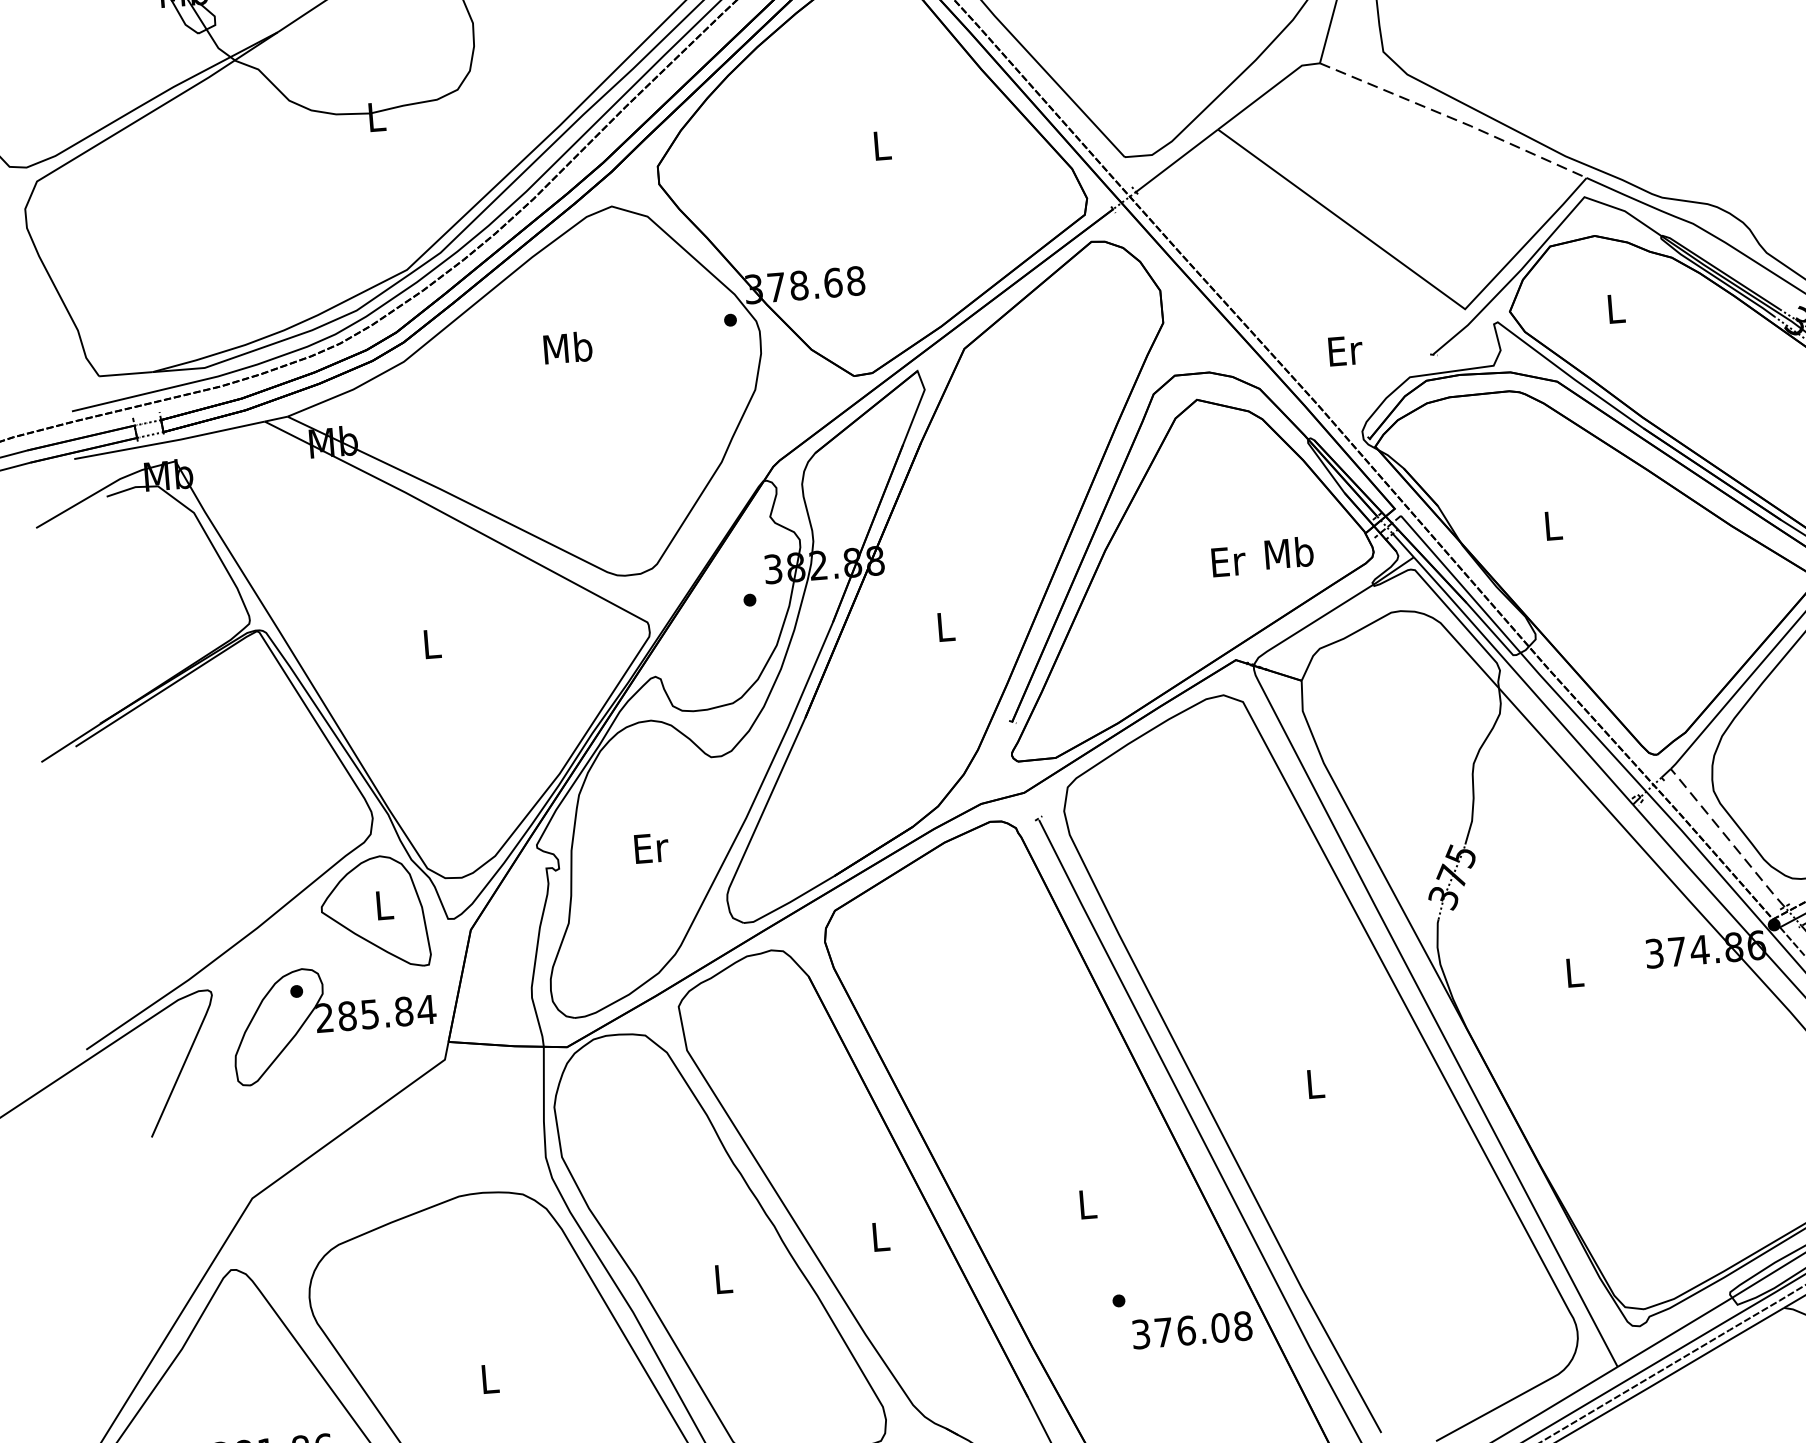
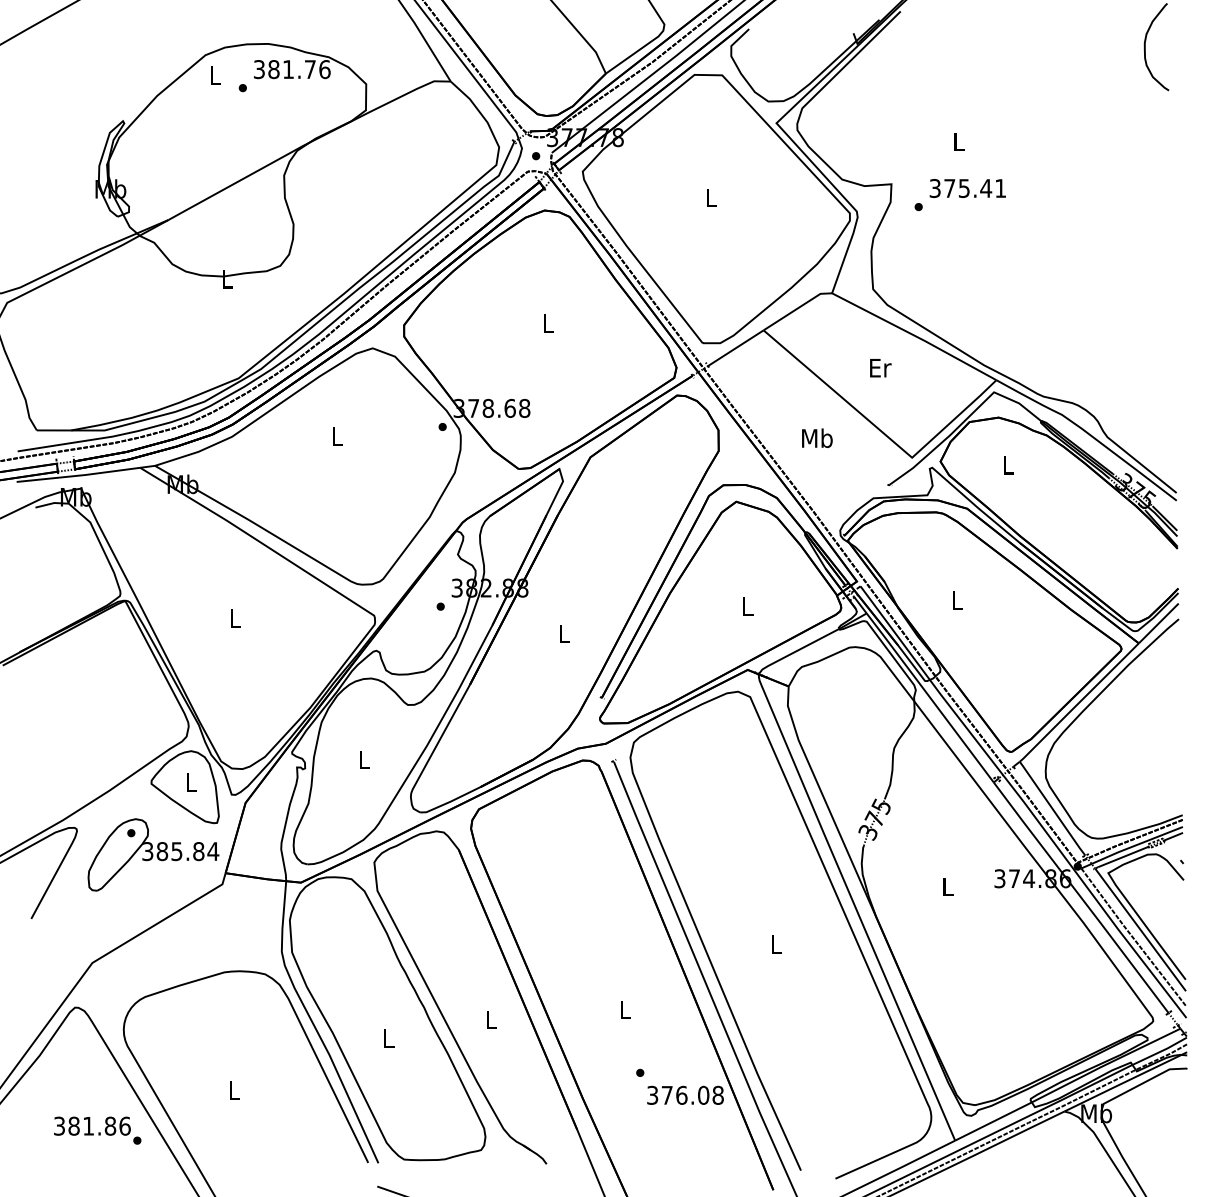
line: (1455, 120) -> (915, 336), dashed -> solid
text: (567, 348) -> (337, 436), Mb -> L
text: (1345, 351) -> (880, 368), moved
text: (1289, 551) -> (817, 437), moved
text: (1229, 561) -> (748, 606), Er -> L
line: (1727, 837) -> (1052, 808), dashed -> solid
text: (652, 847) -> (365, 759), Er -> L
text: (324, 1017) -> (147, 851), 285.84 -> 385.84

